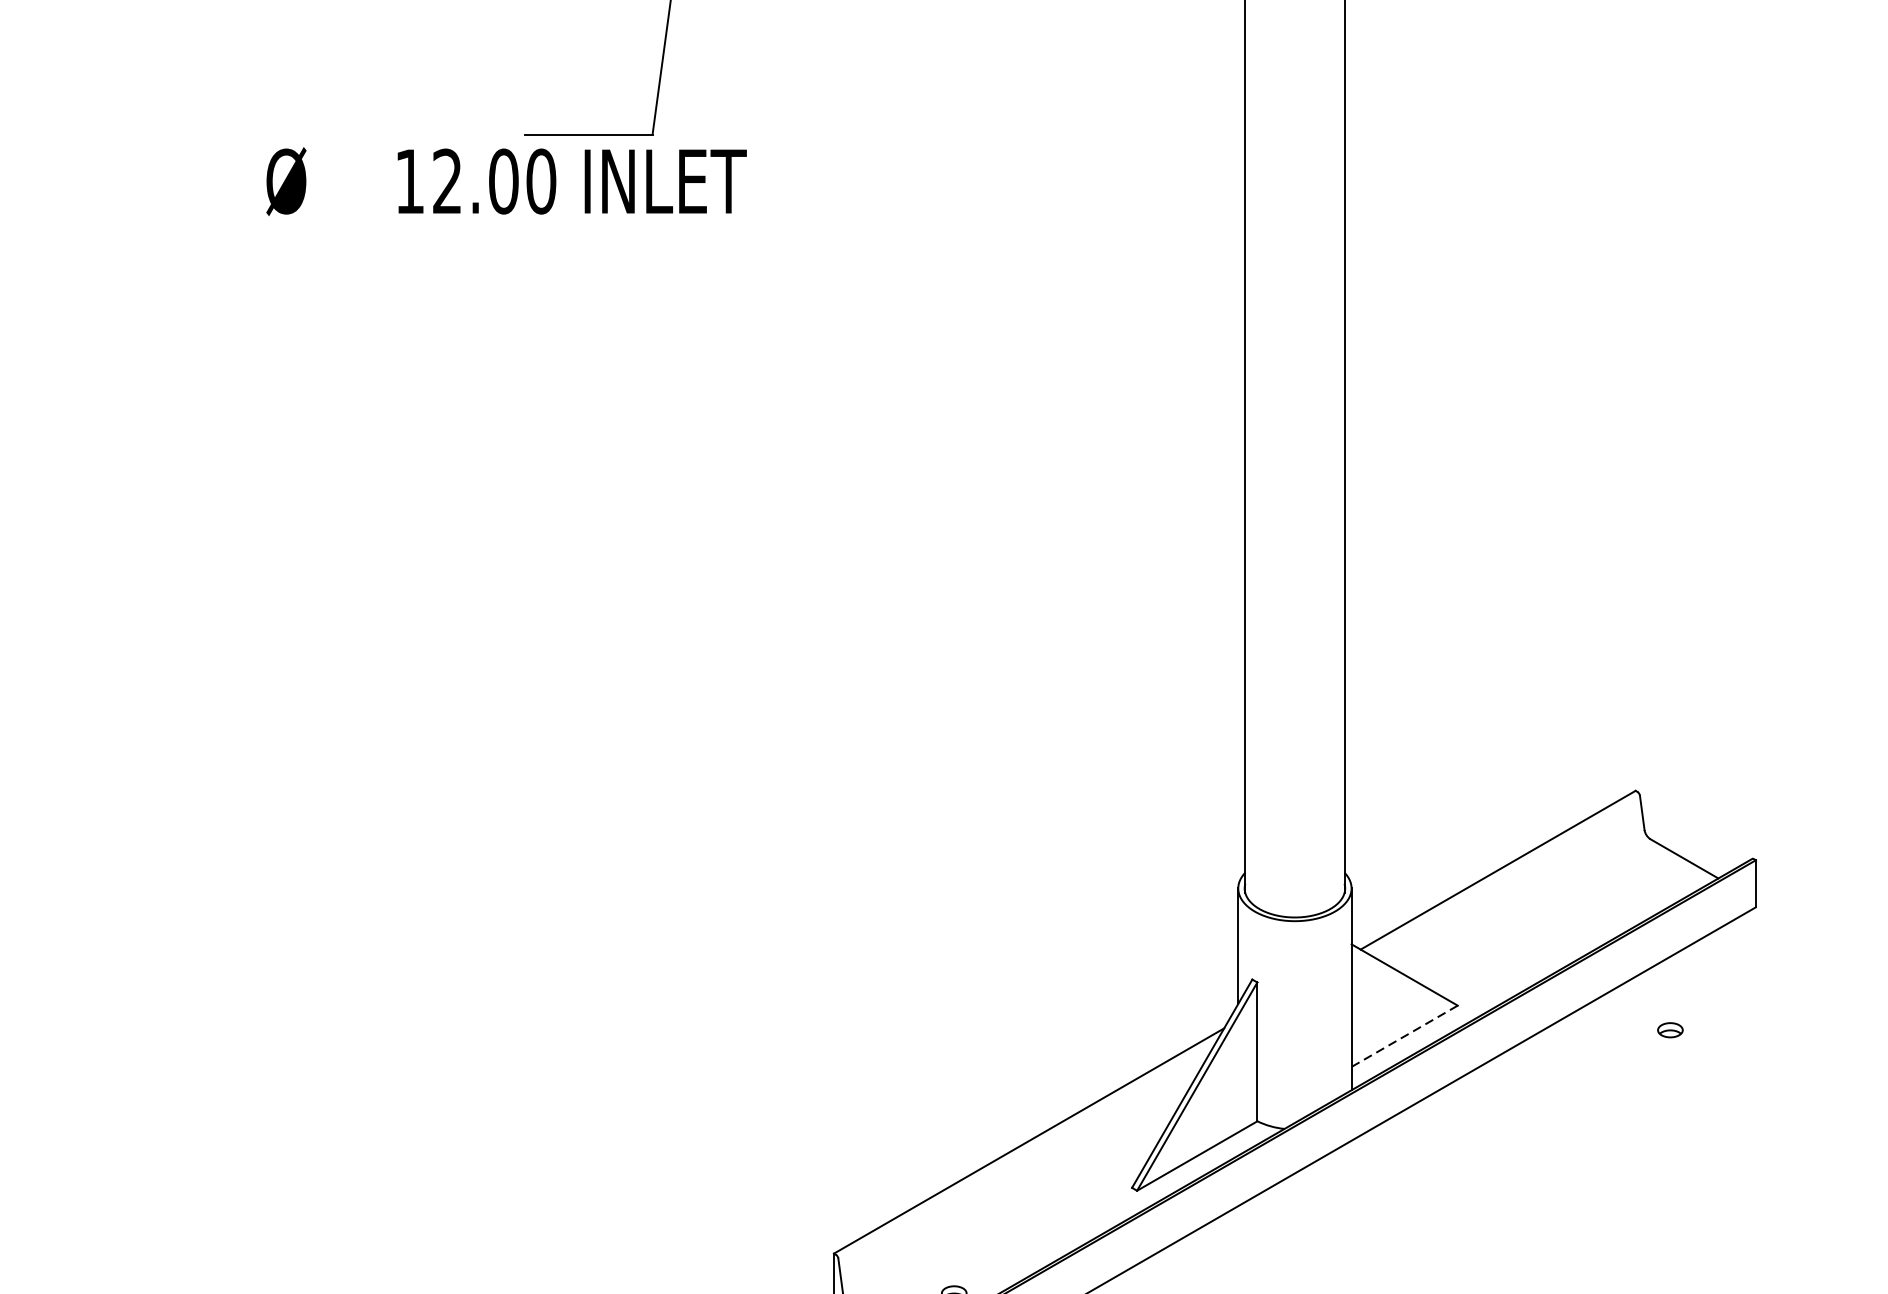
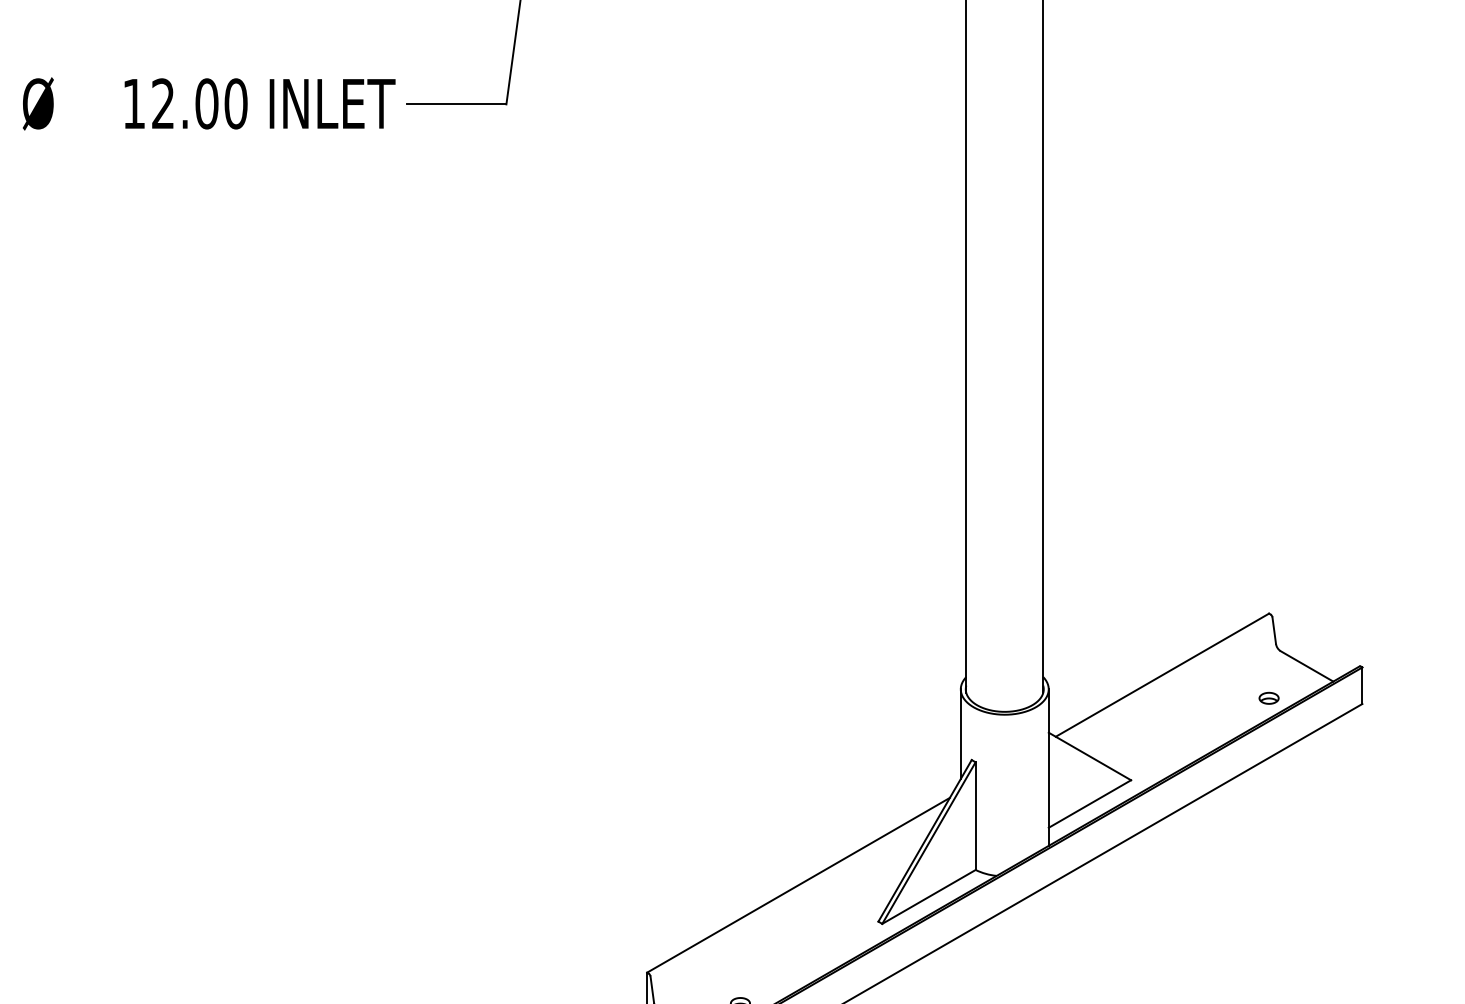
text: (505, 181) -> (208, 103), moved
part: (1669, 1029) -> (1268, 697), moved
line: (1404, 1036) -> (1089, 804), dashed -> solid

